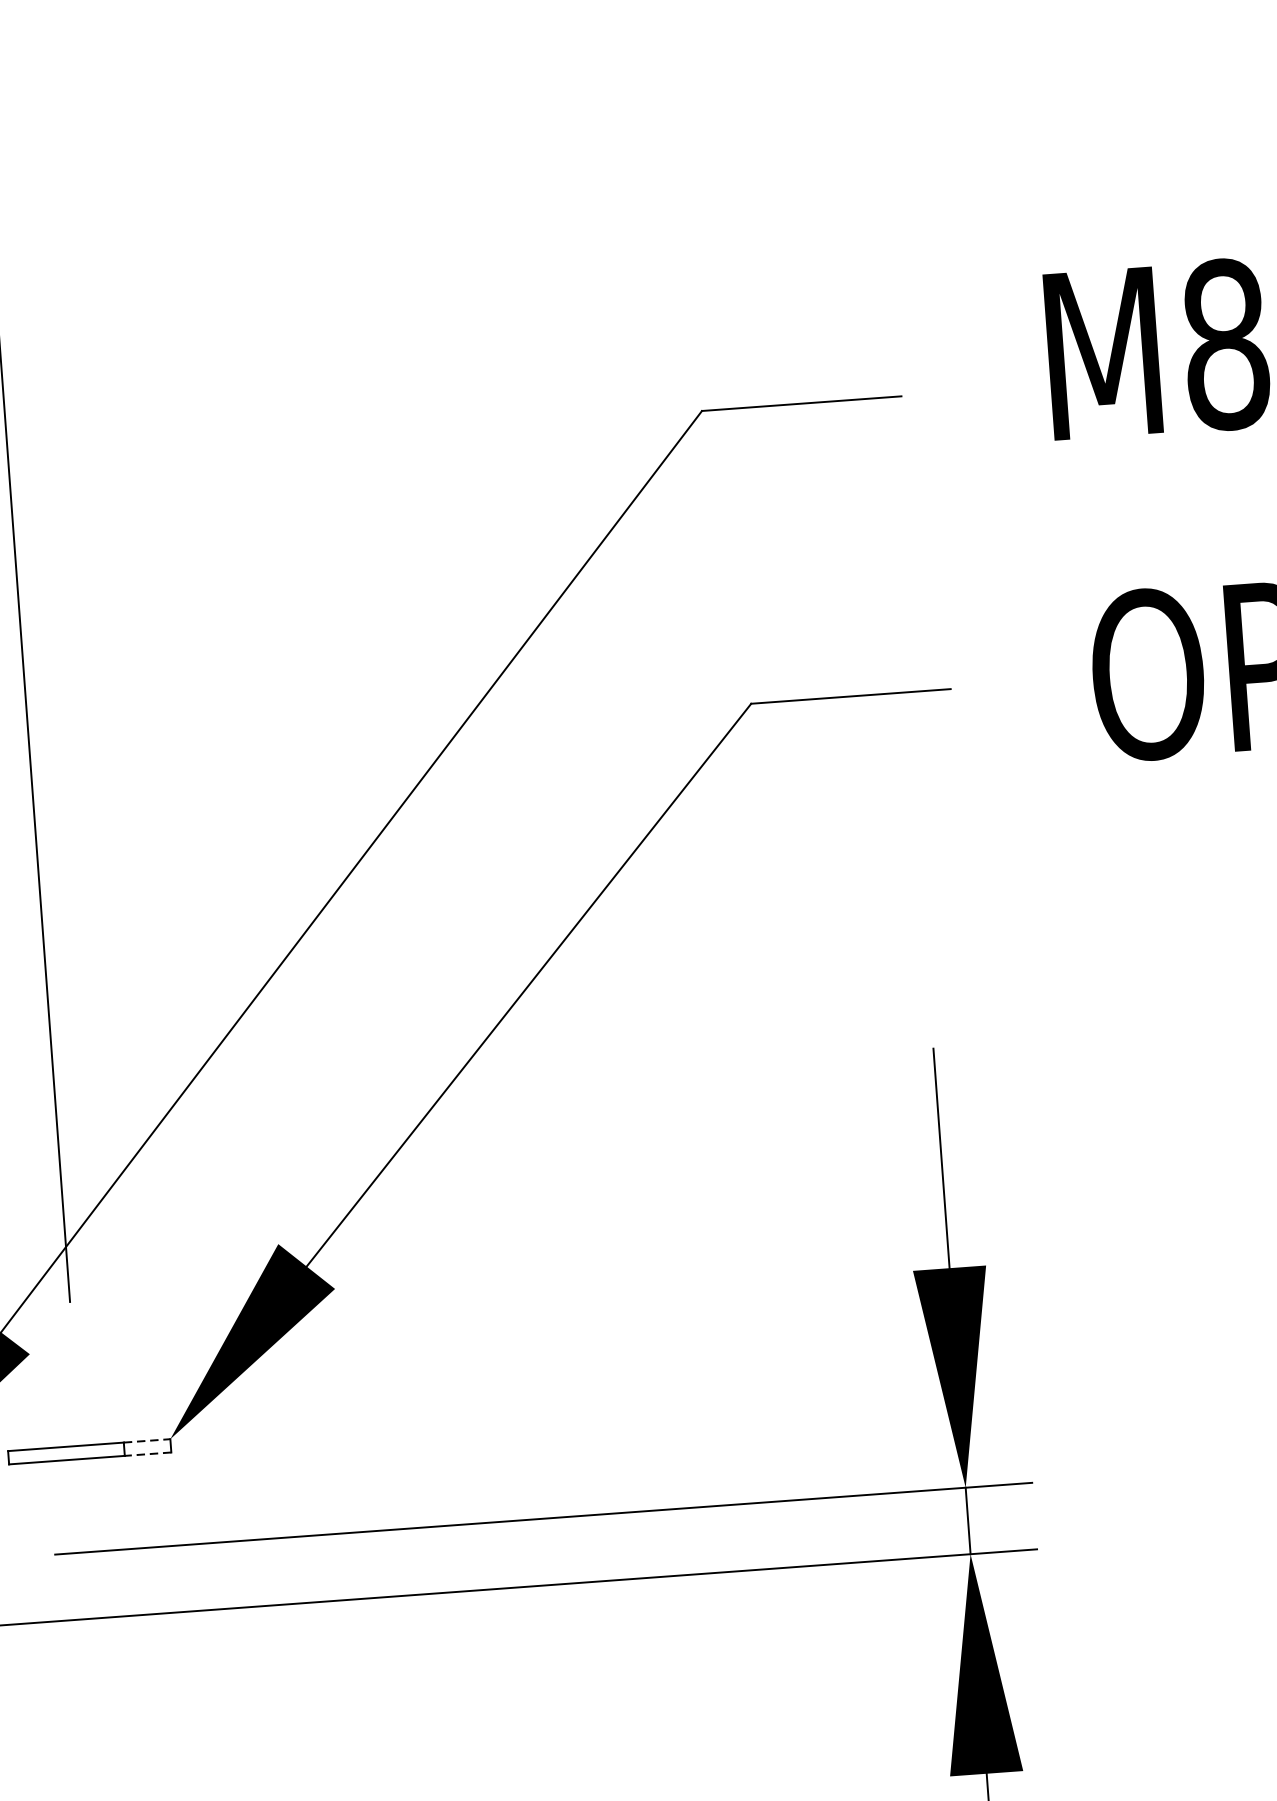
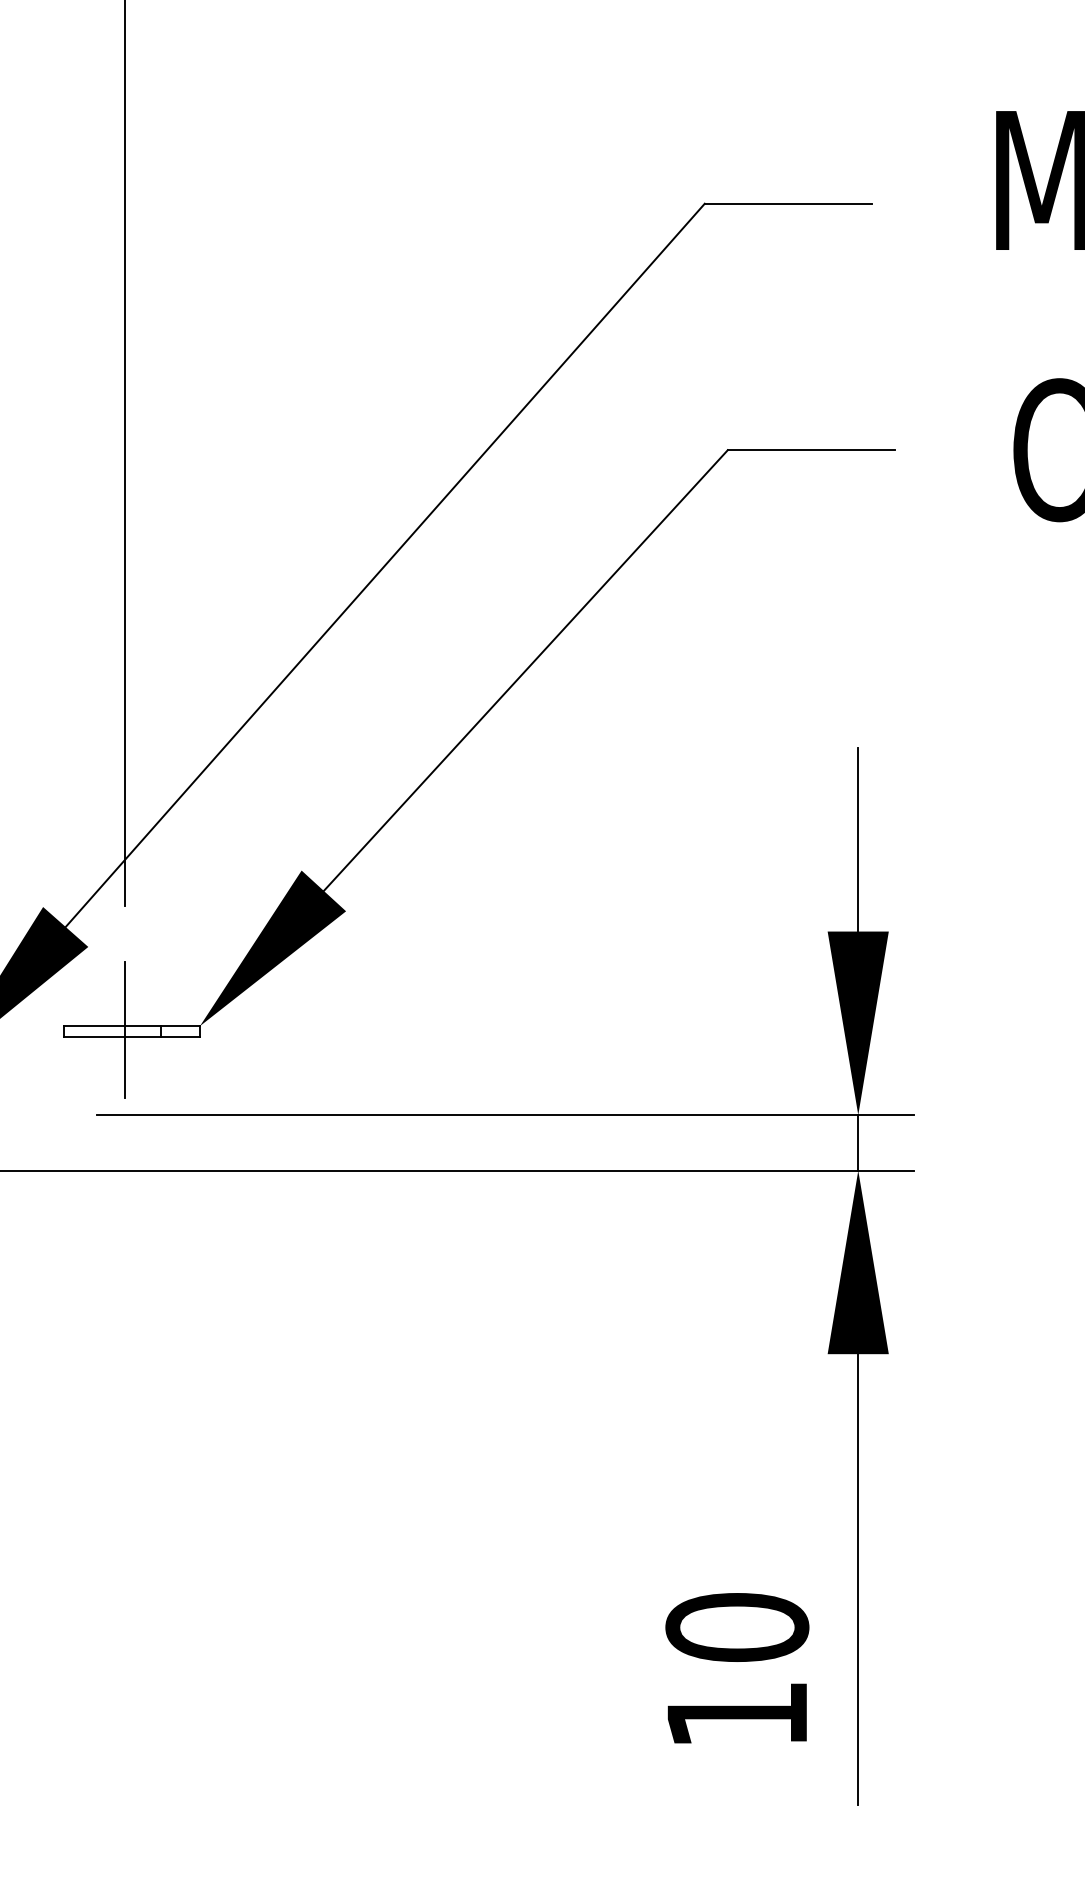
line: (148, 1441) -> (181, 1026), dashed -> solid
line: (80, 1449) -> (124, 1029), added
line: (148, 1454) -> (180, 1037), dashed -> solid

